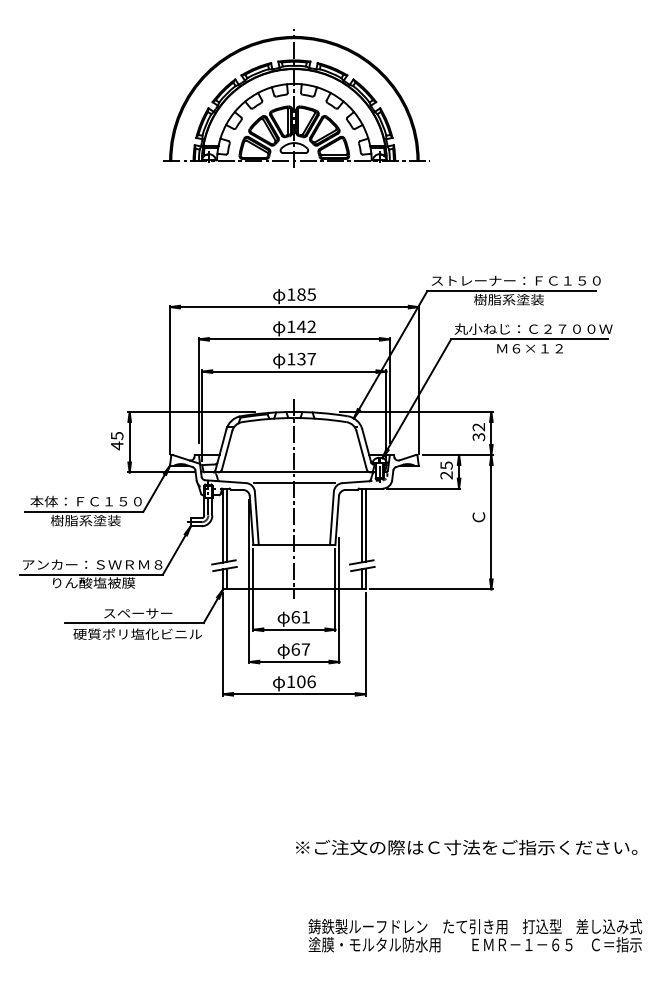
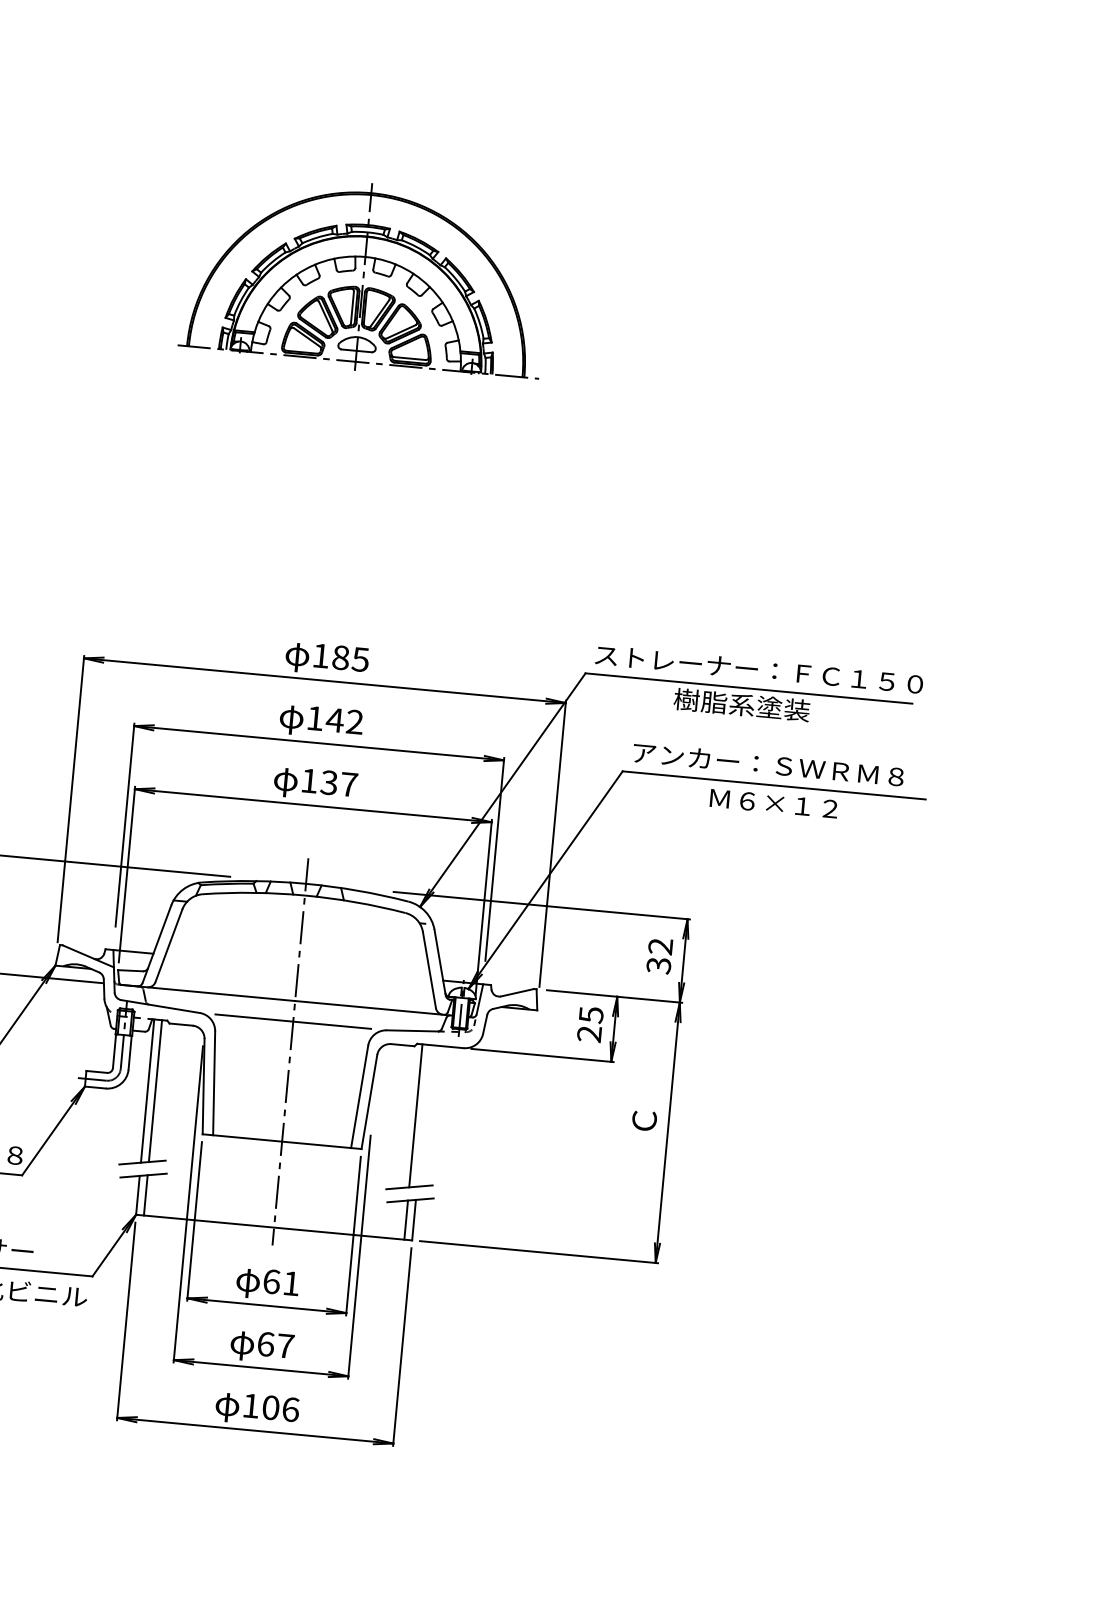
part: (296, 98) -> (366, 277), size x0.7
text: (533, 328) -> (784, 765), 丸小ねじ：Ｃ２７００Ｗ -> アンカー：ＳＷＲＭ８
line: (365, 524) -> (423, 1114), removed

